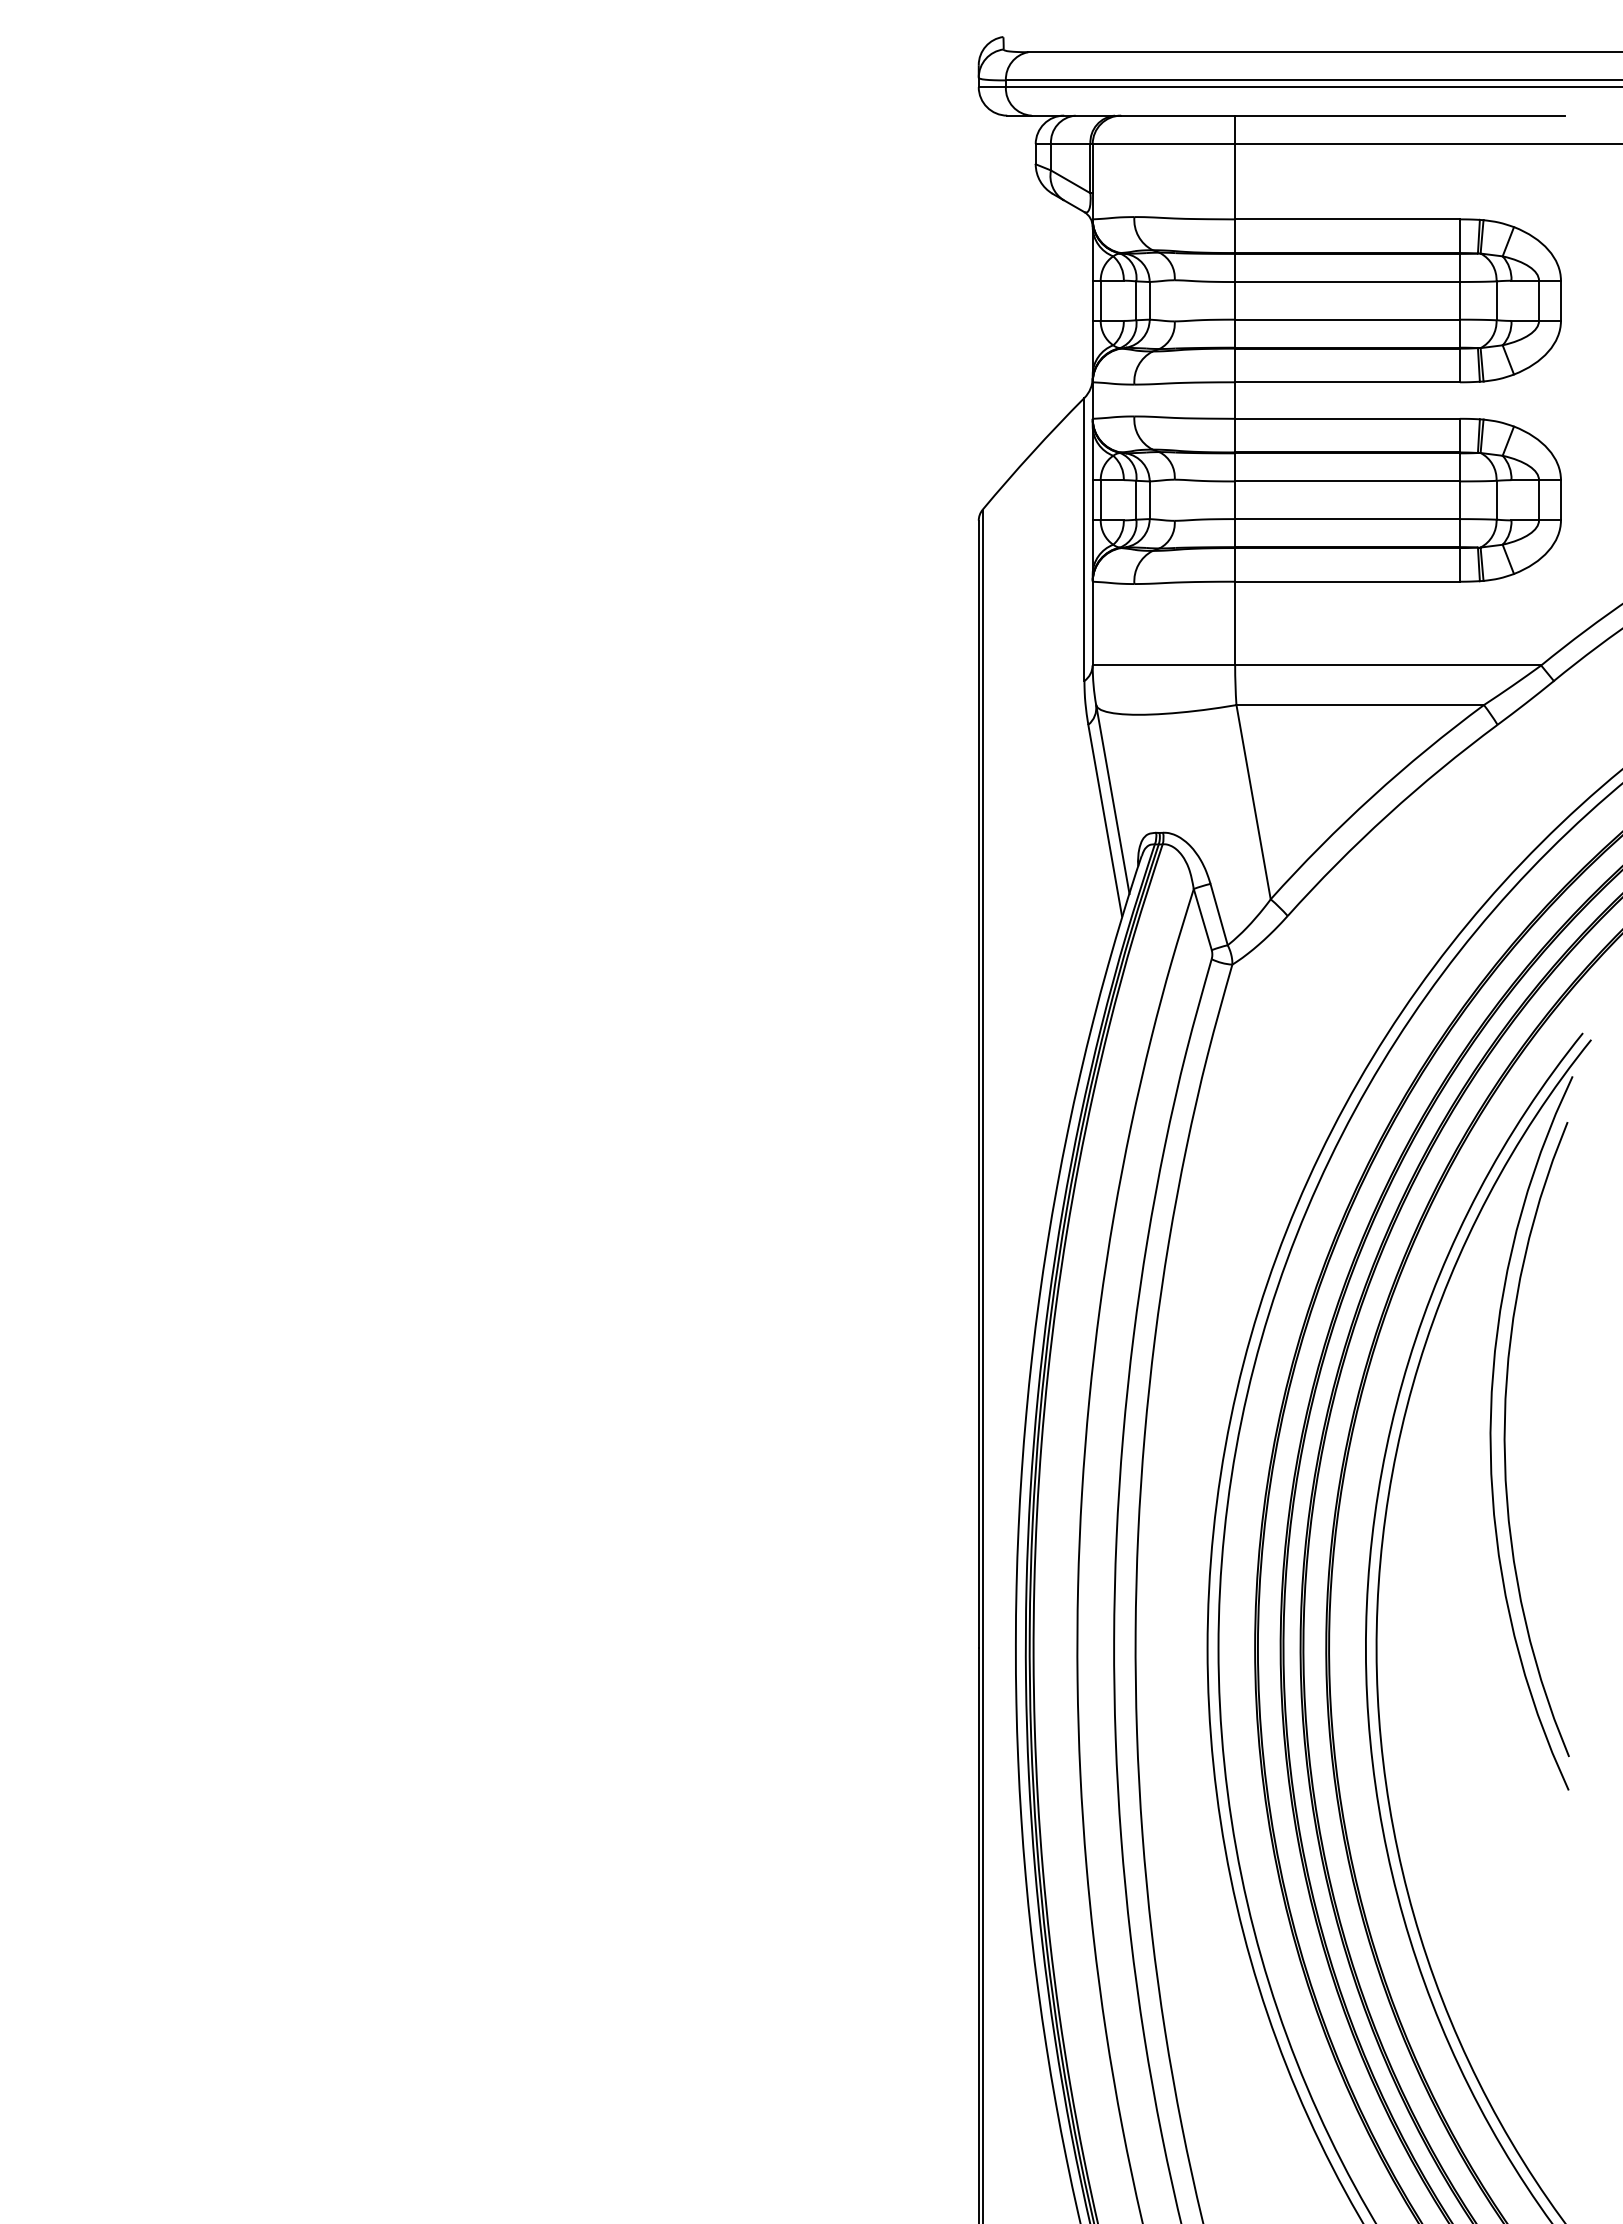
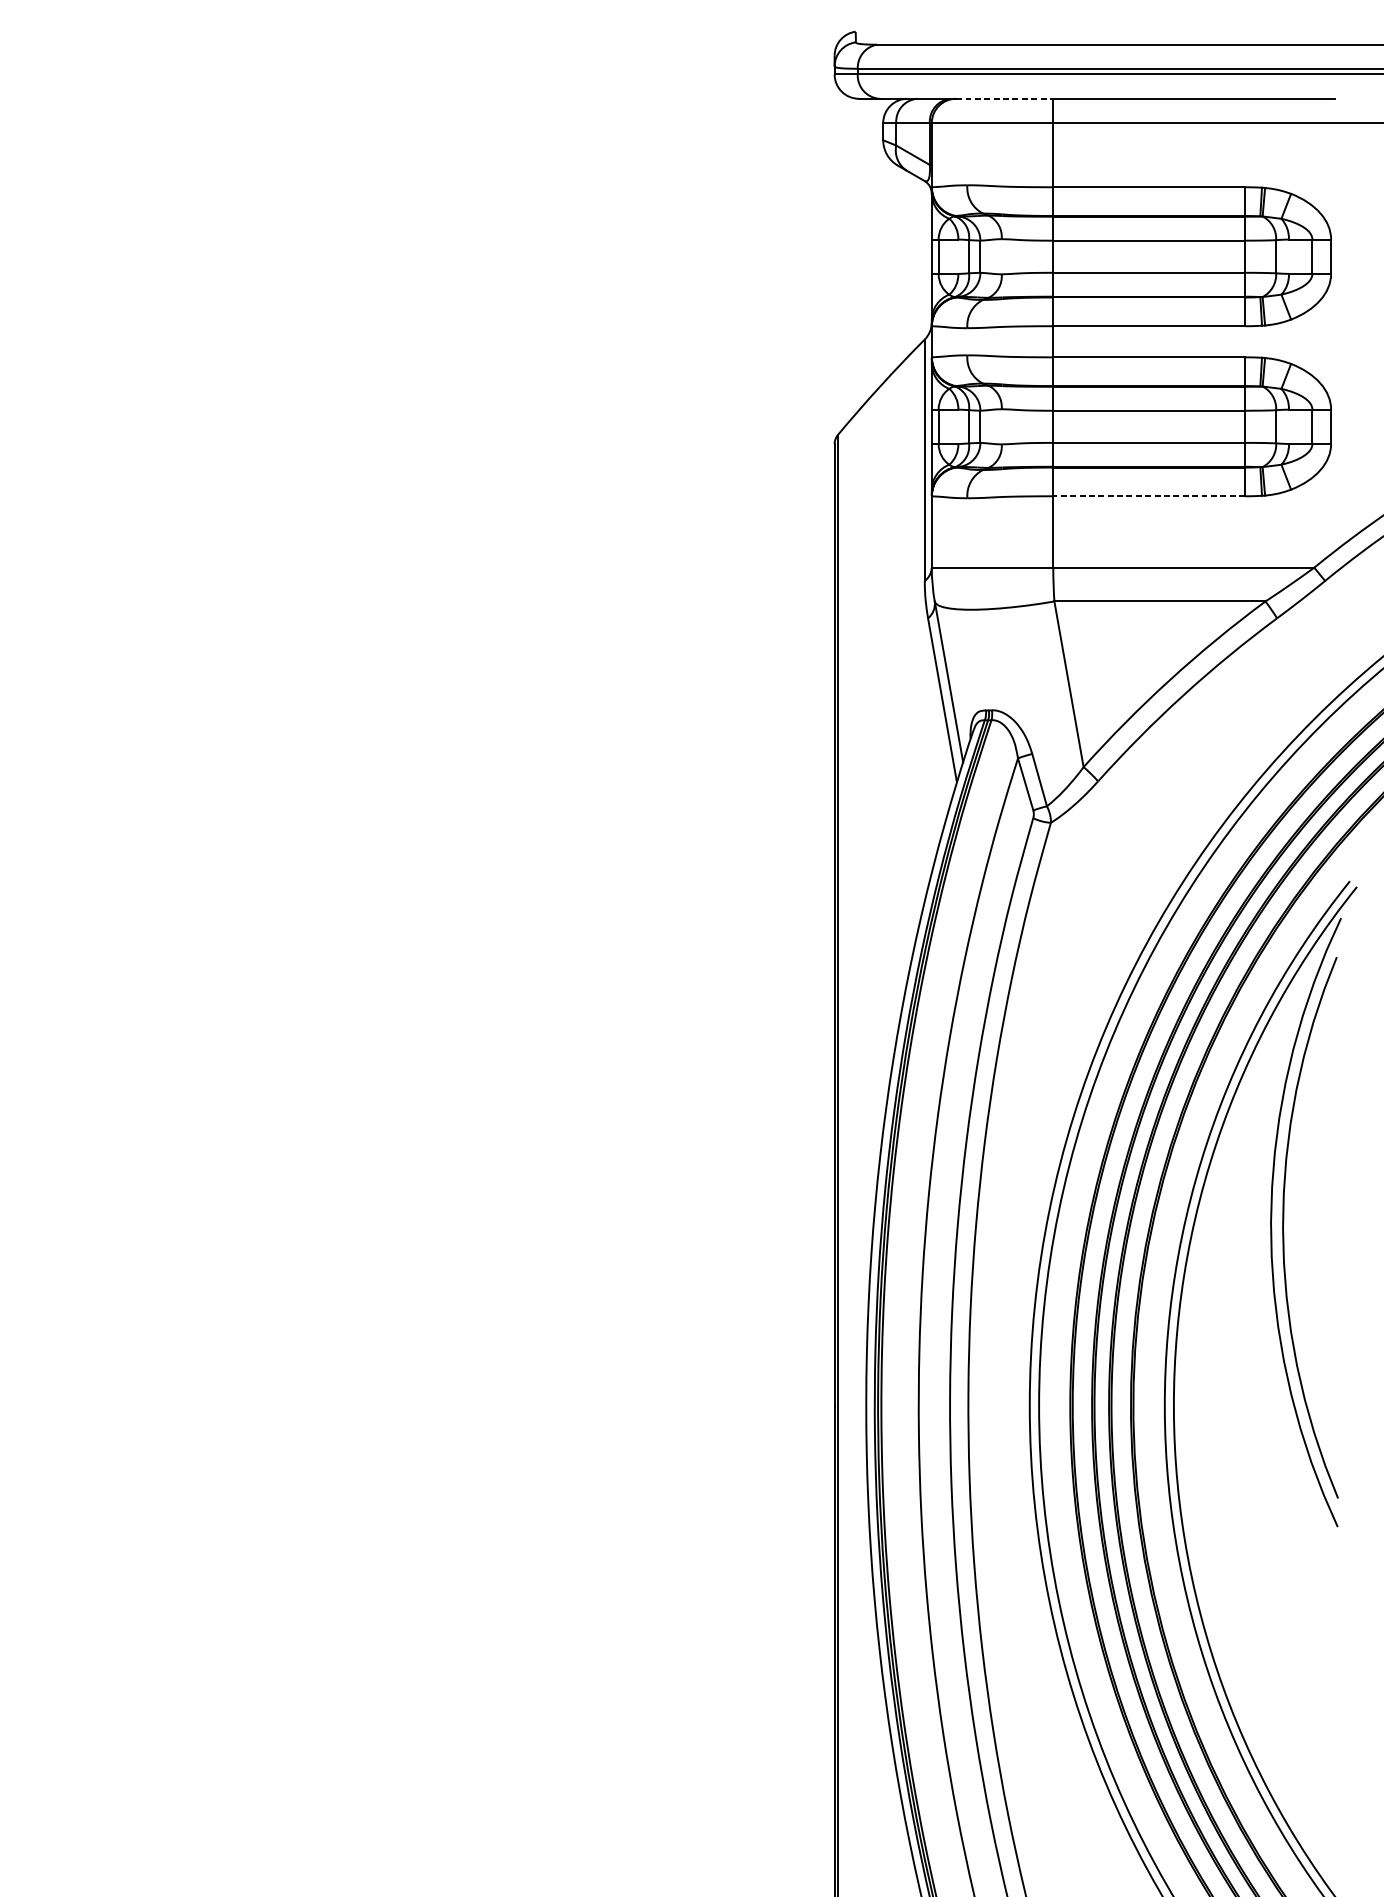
line: (1178, 115) -> (1004, 98), solid -> dashed
line: (1347, 581) -> (1149, 496), solid -> dashed

